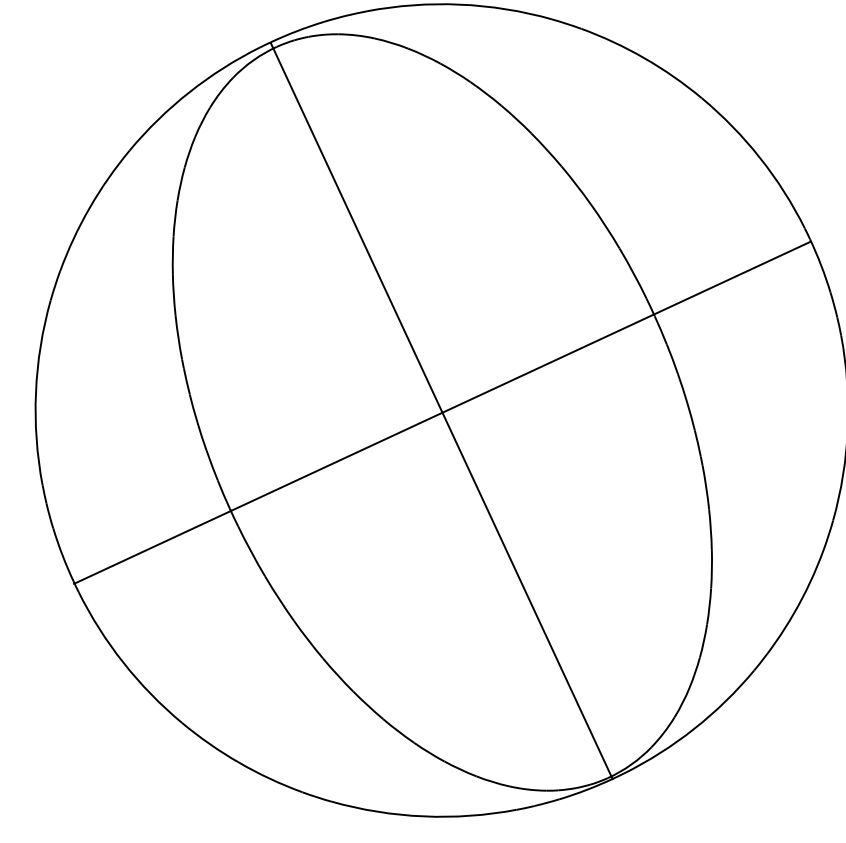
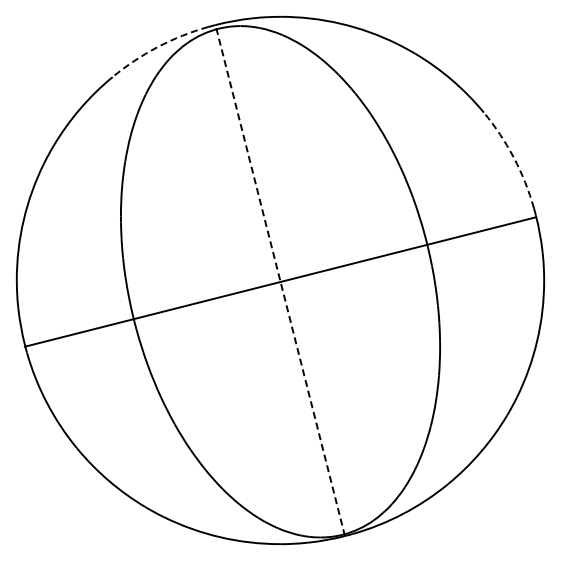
arc: (189, 93) -> (157, 47), solid -> dashed
arc: (759, 157) -> (513, 157), solid -> dashed
line: (441, 410) -> (280, 280), solid -> dashed

